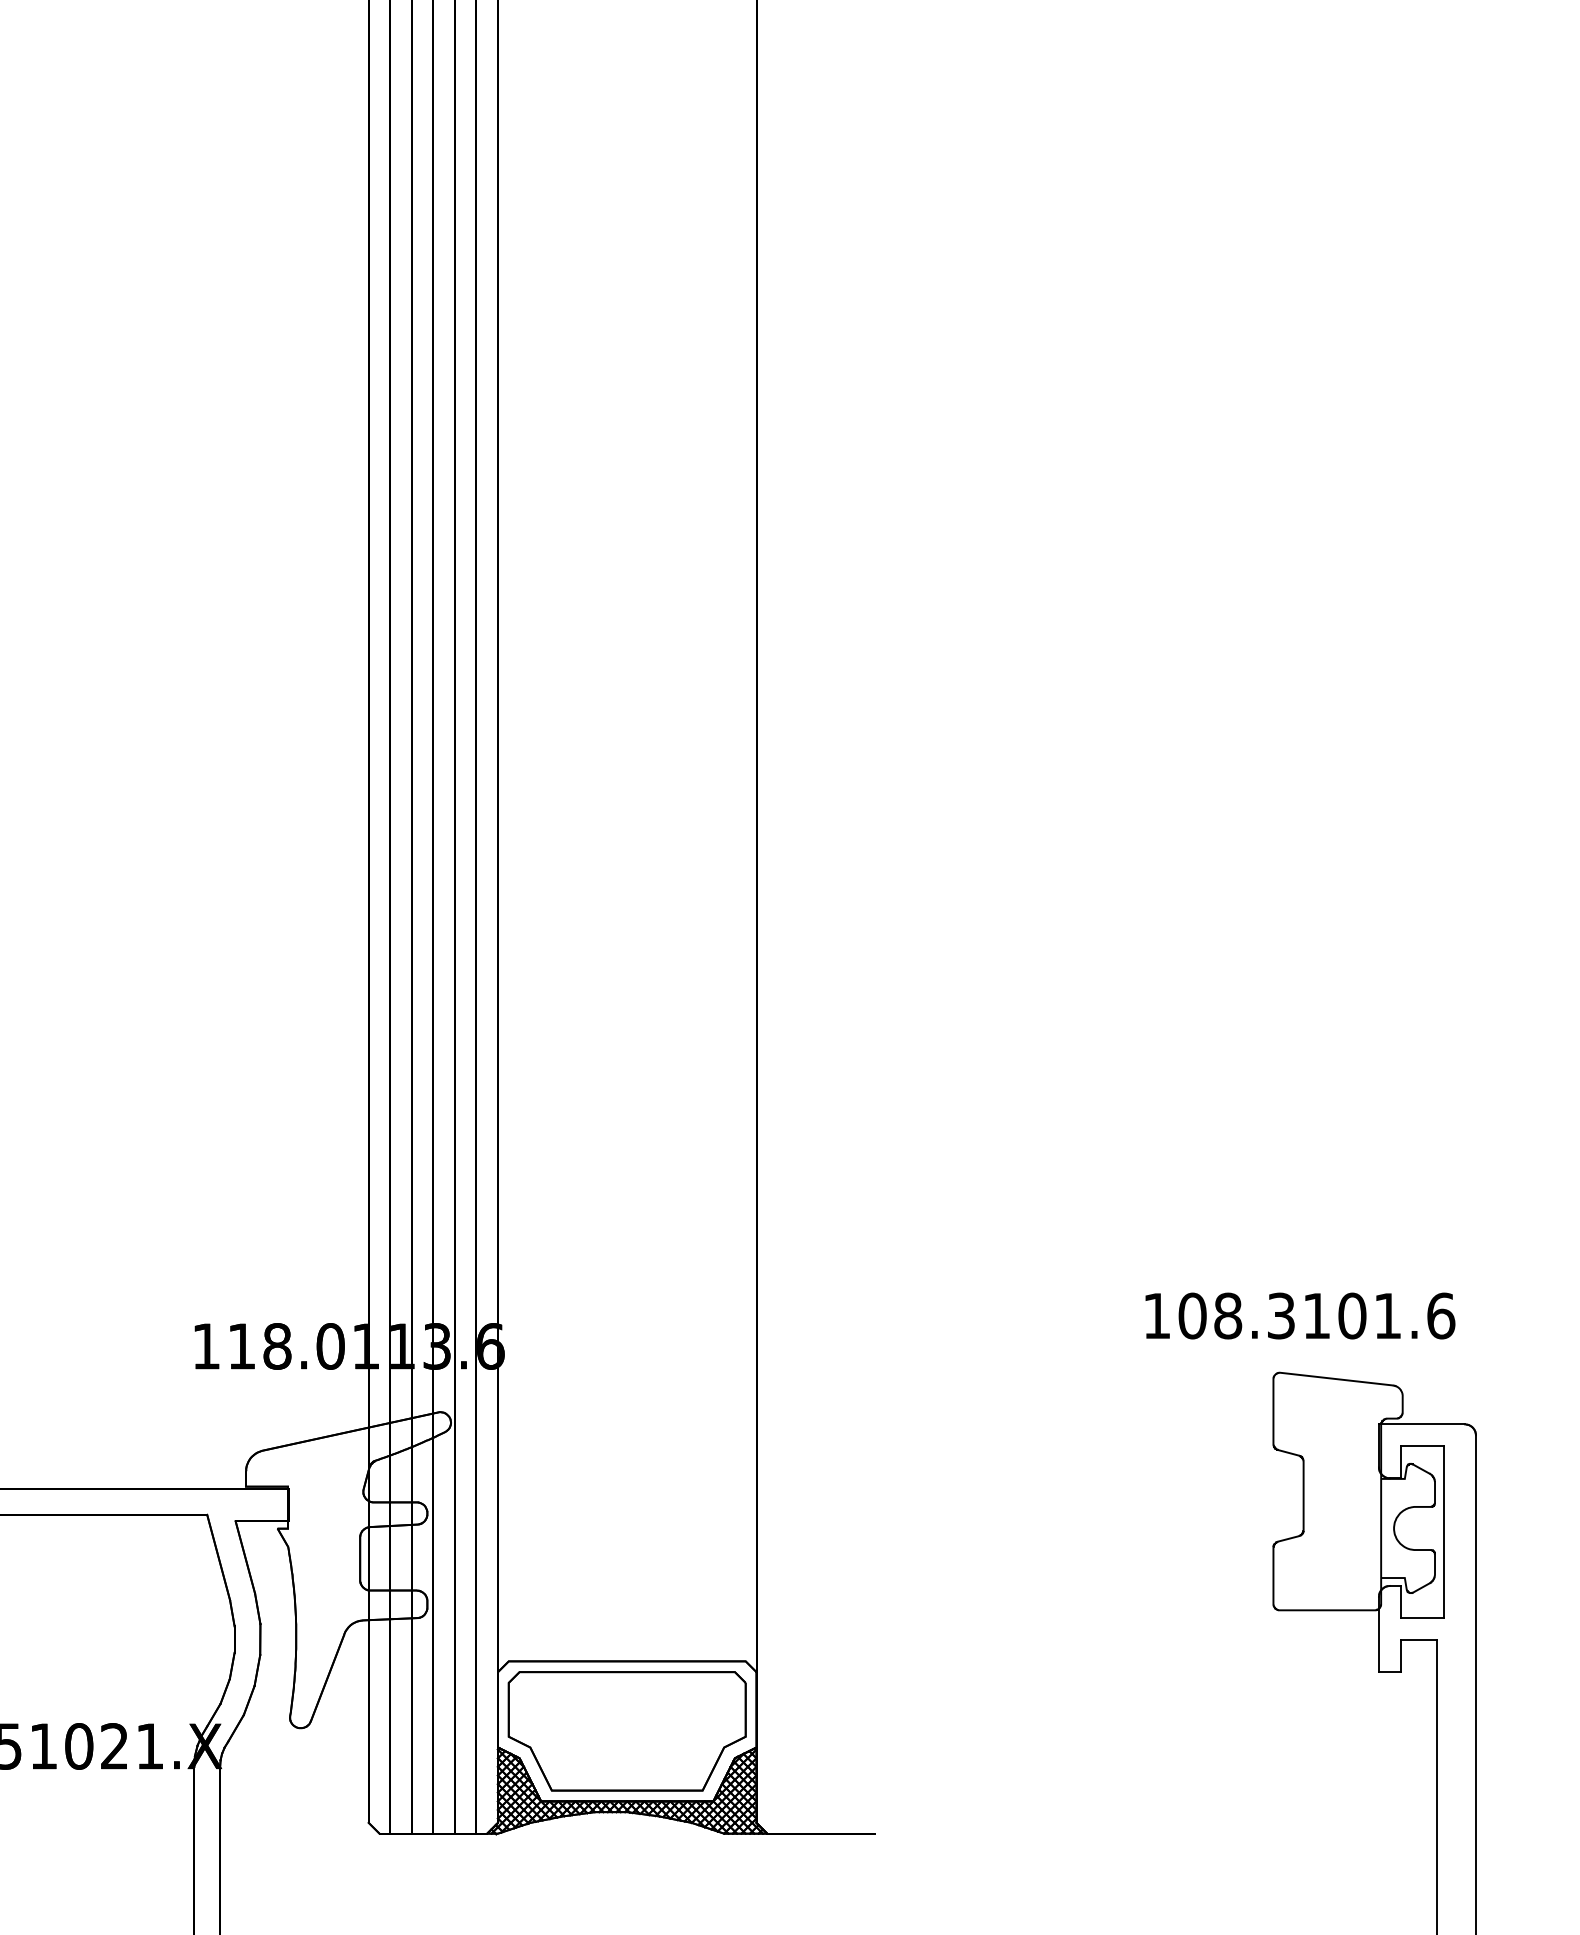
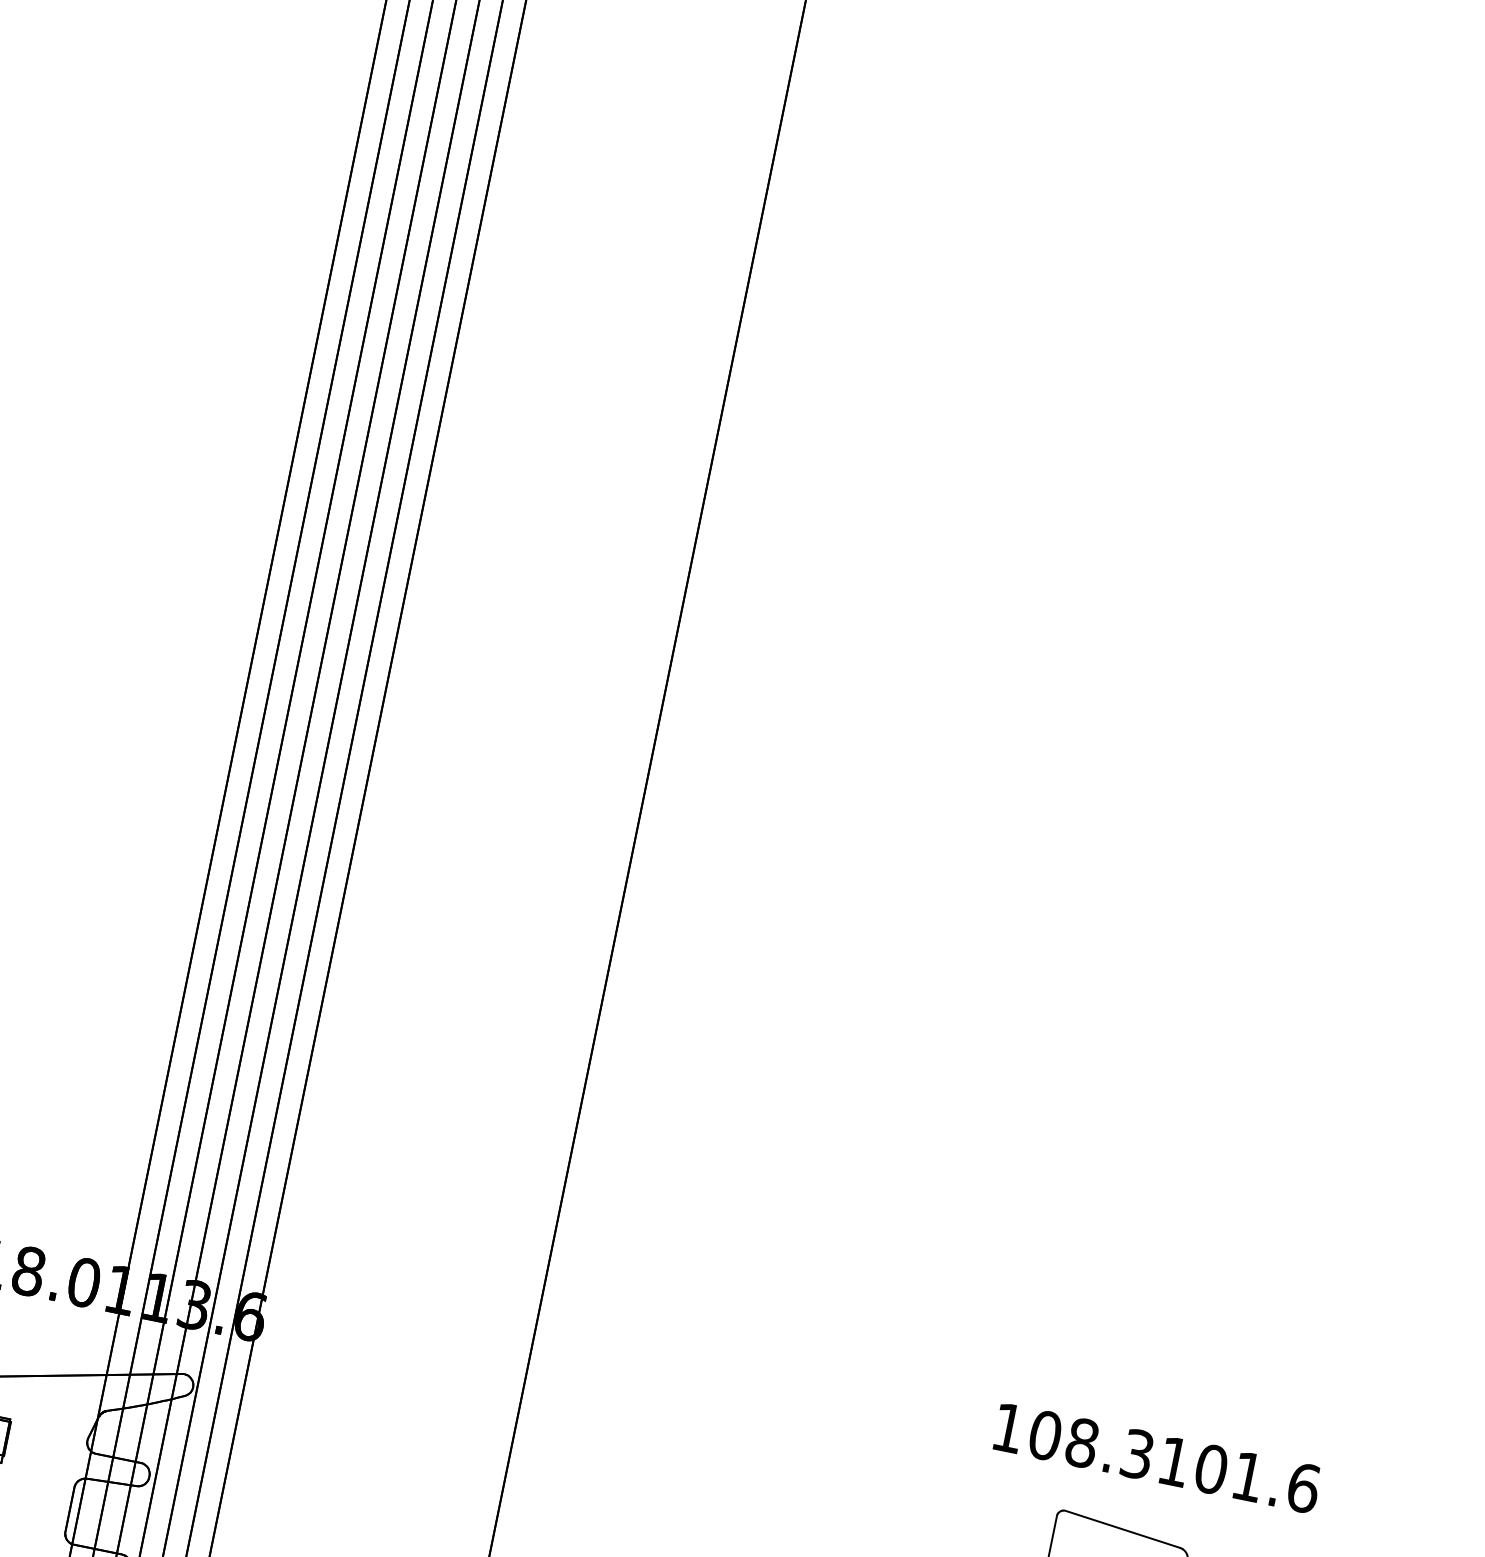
text: (1300, 1315) -> (1157, 1457), moved

